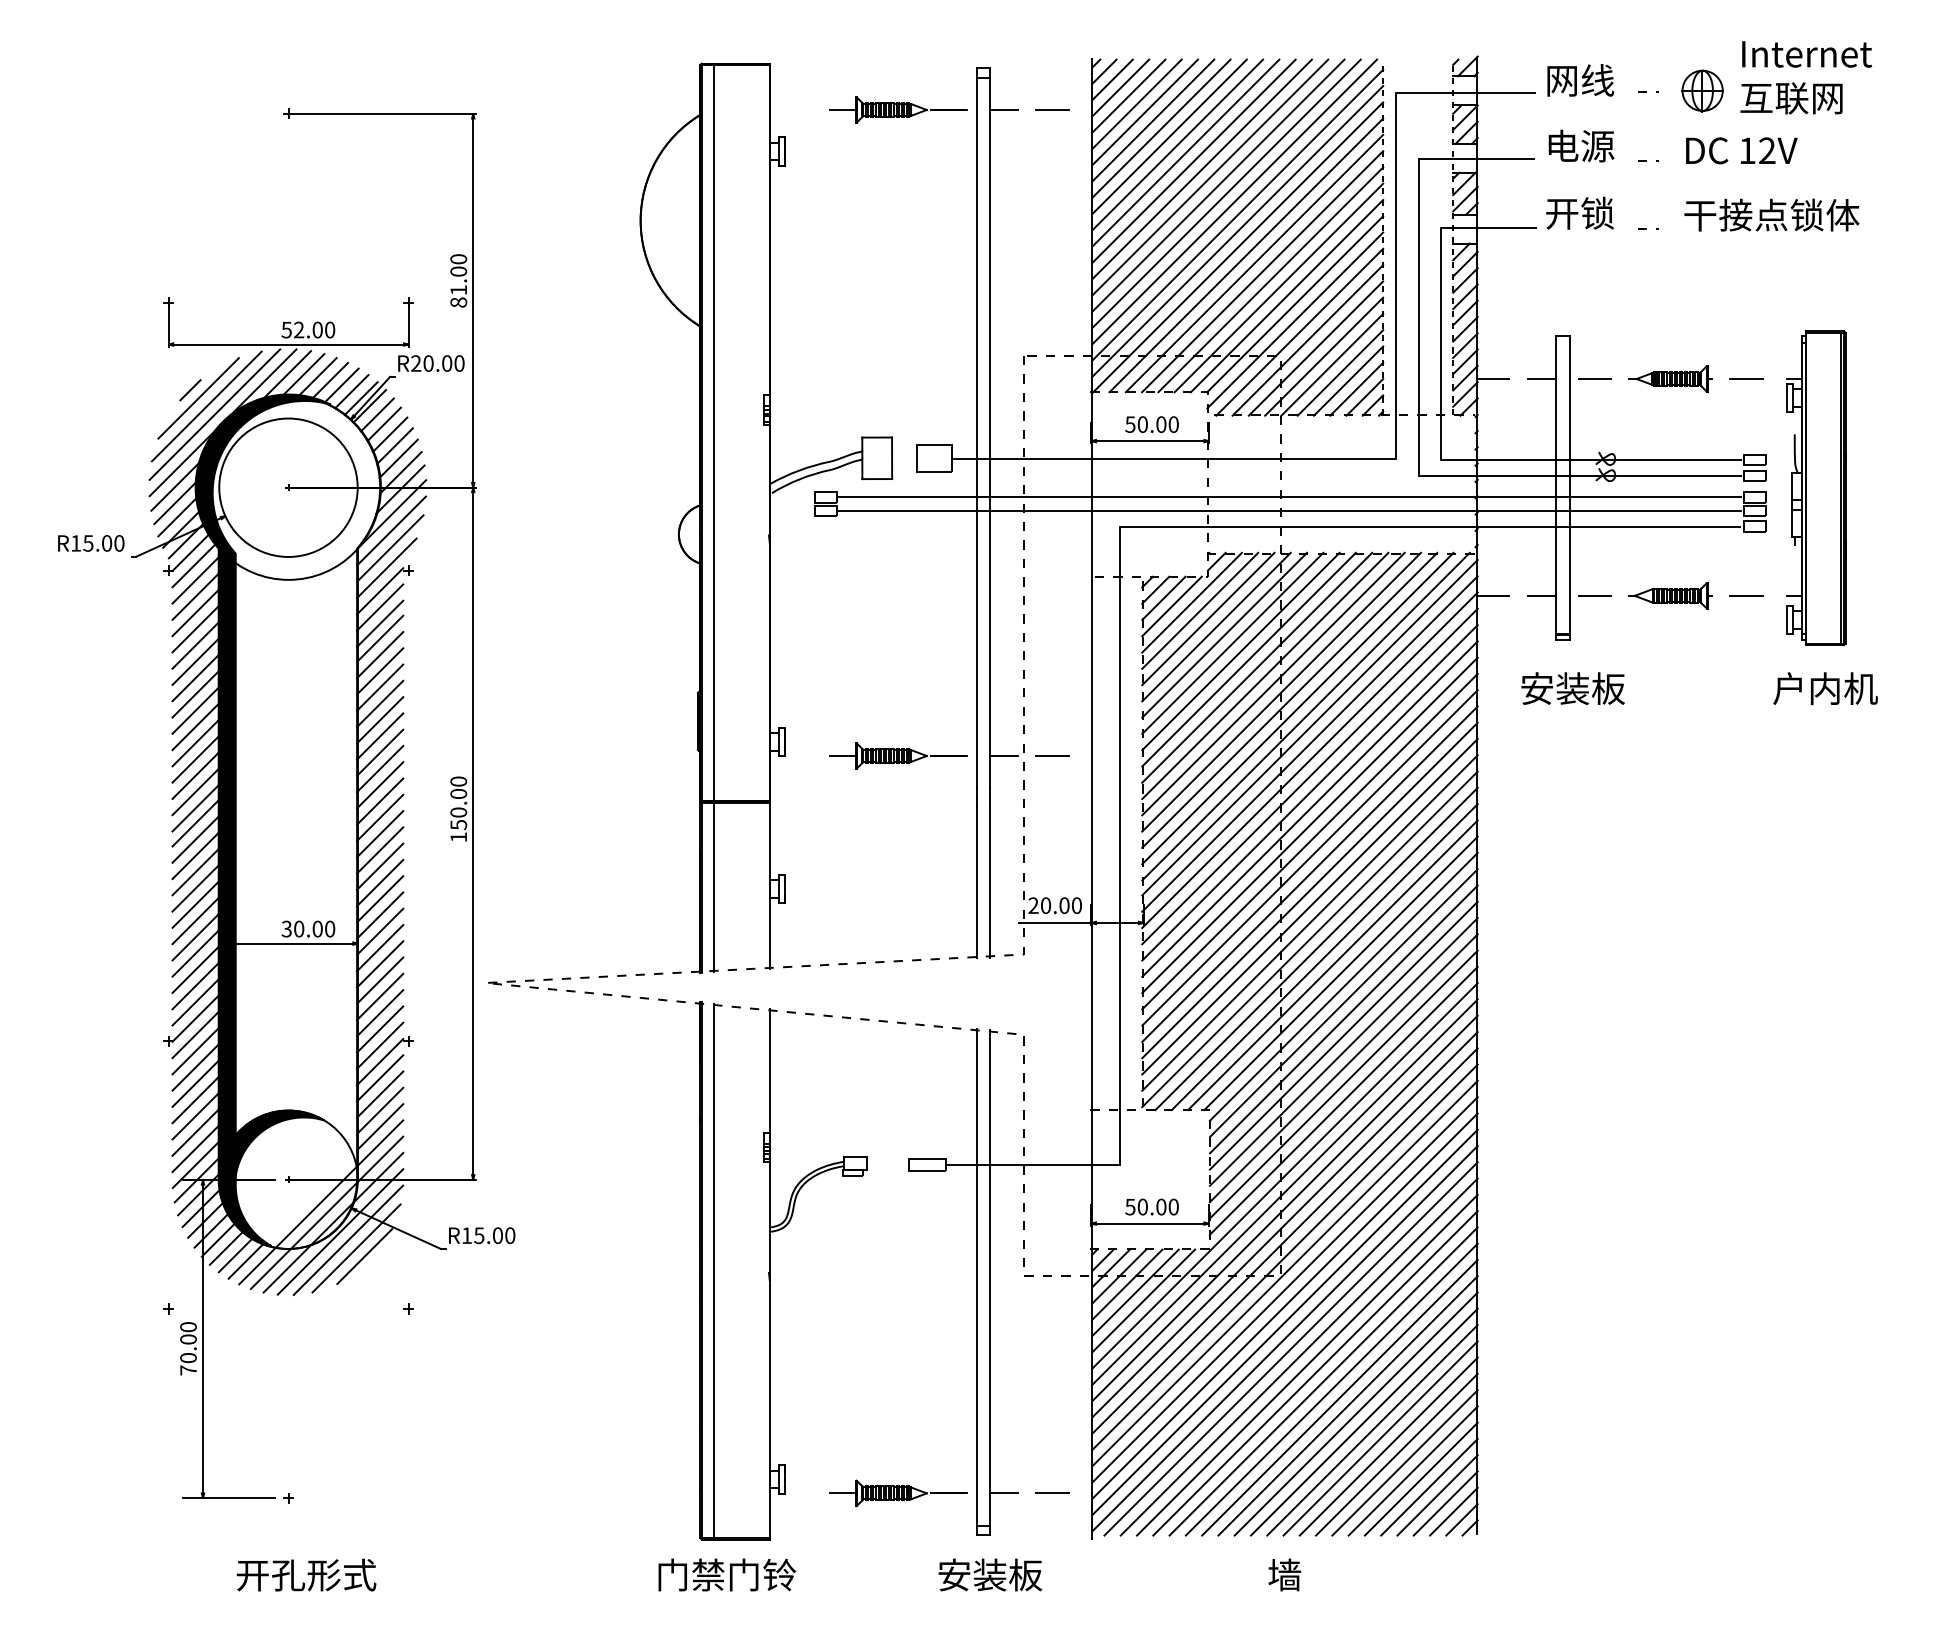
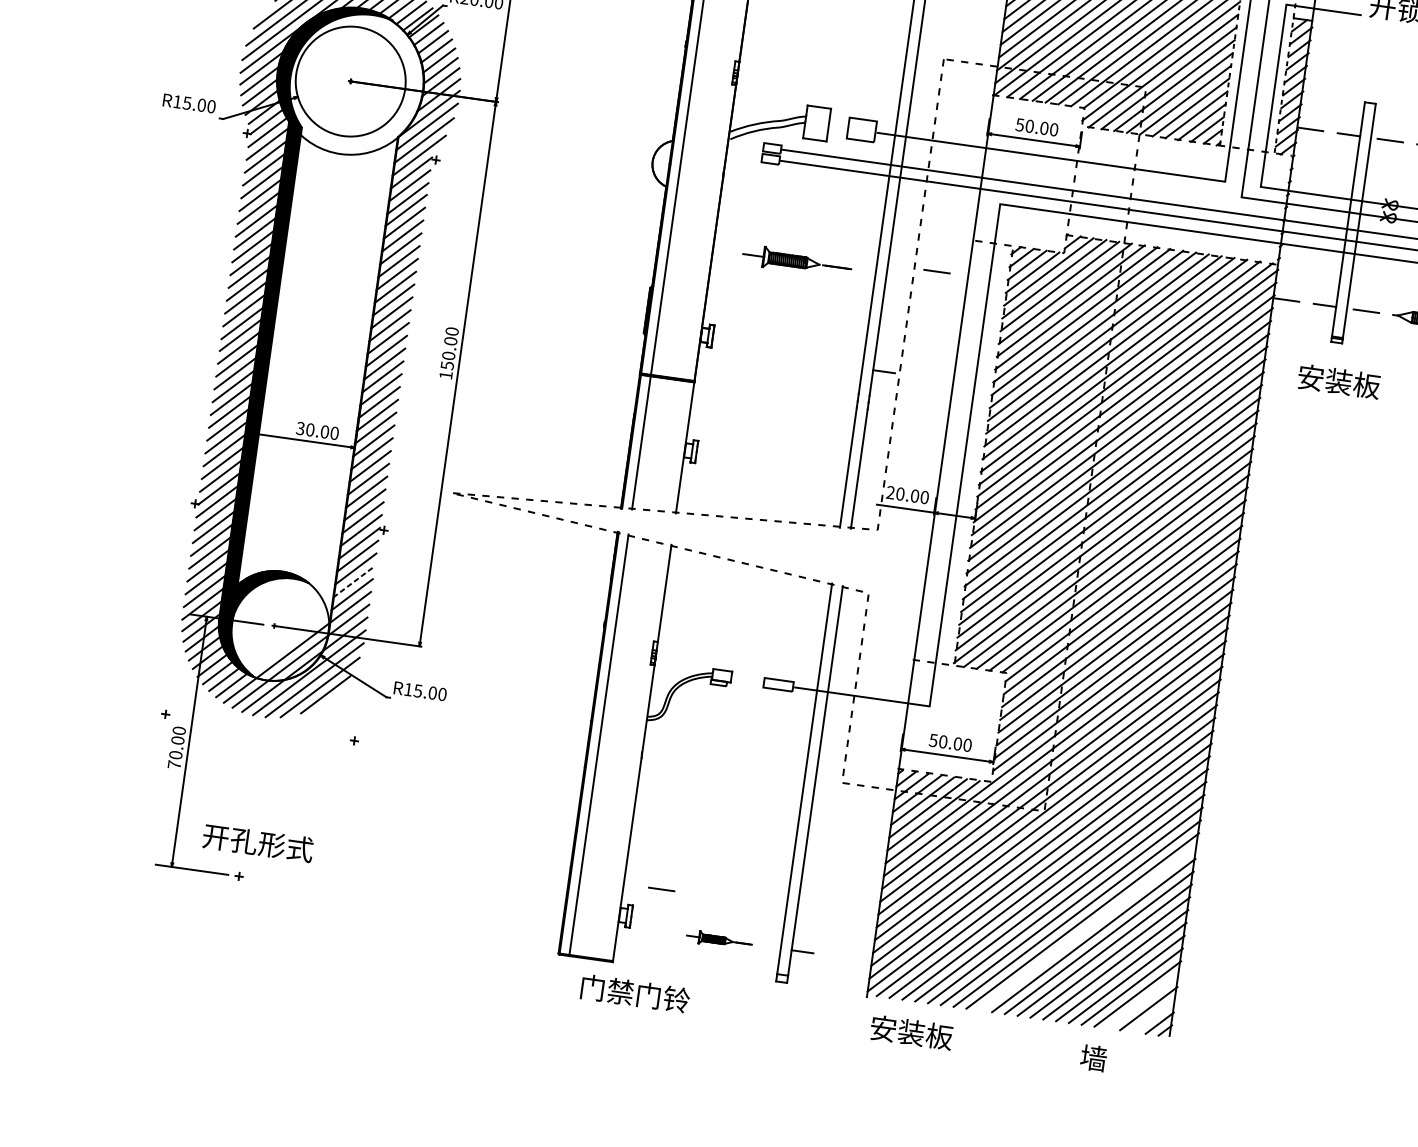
part: (898, 755) -> (797, 261), moved
line: (1052, 755) -> (936, 271), moved
line: (380, 1110) -> (354, 581), solid -> dashed
line: (1355, 1413) -> (1087, 927), removed
line: (1052, 1492) -> (661, 888), moved
part: (898, 1493) -> (719, 940), size x0.6
line: (1437, 1495) -> (1143, 1001), removed
line: (1453, 1511) -> (1154, 1015), removed
text: (306, 1574) -> (258, 842), moved
text: (727, 1574) -> (635, 993), moved
text: (990, 1574) -> (911, 1032), moved
text: (1284, 1574) -> (1093, 1057), moved

